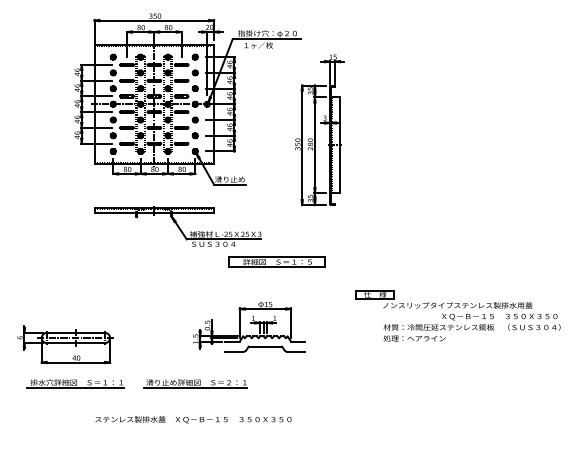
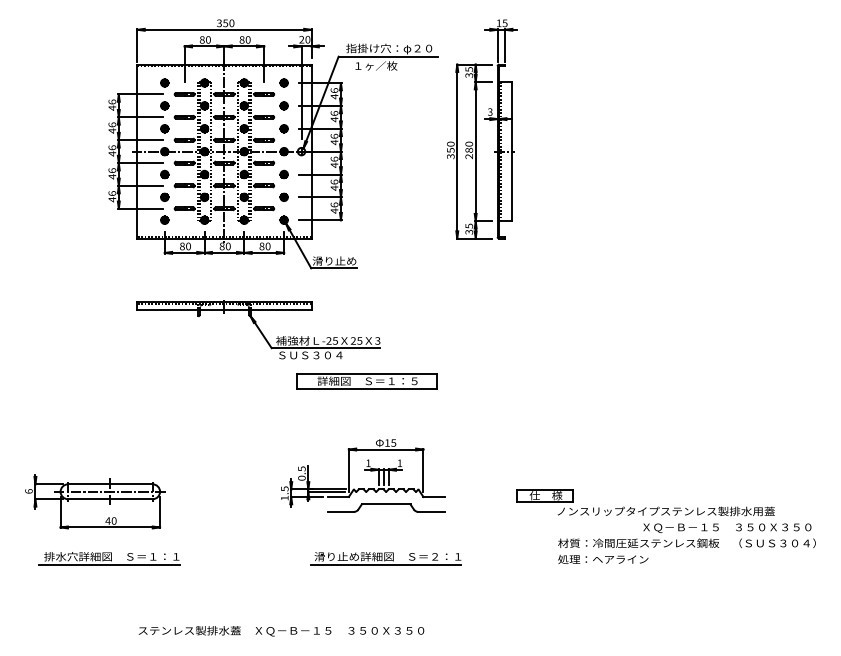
part: (319, 130) -> (482, 130), moved
part: (276, 261) -> (365, 380), moved
part: (457, 315) -> (665, 525), moved
part: (195, 383) -> (386, 557), moved
text: (193, 419) -> (281, 630), moved

